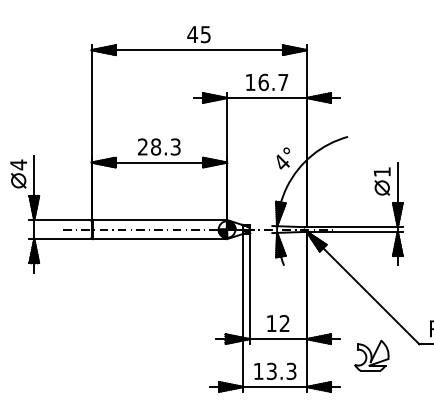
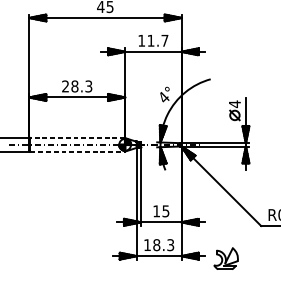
text: (263, 82) -> (150, 40), 16.7 -> 11.7
text: (382, 171) -> (235, 103), 1 -> 4
line: (160, 219) -> (78, 137), solid -> dashed
line: (160, 239) -> (78, 151), solid -> dashed
text: (284, 323) -> (165, 211), 12 -> 15
part: (371, 355) -> (225, 258), moved
text: (271, 370) -> (156, 244), 13.3 -> 18.3

